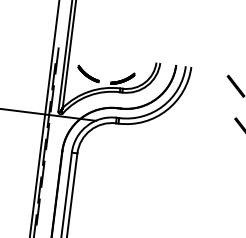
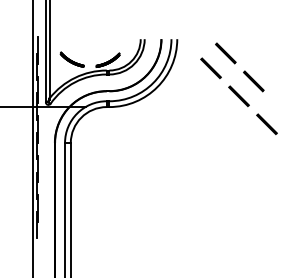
line: (219, 98) -> (210, 68), added

